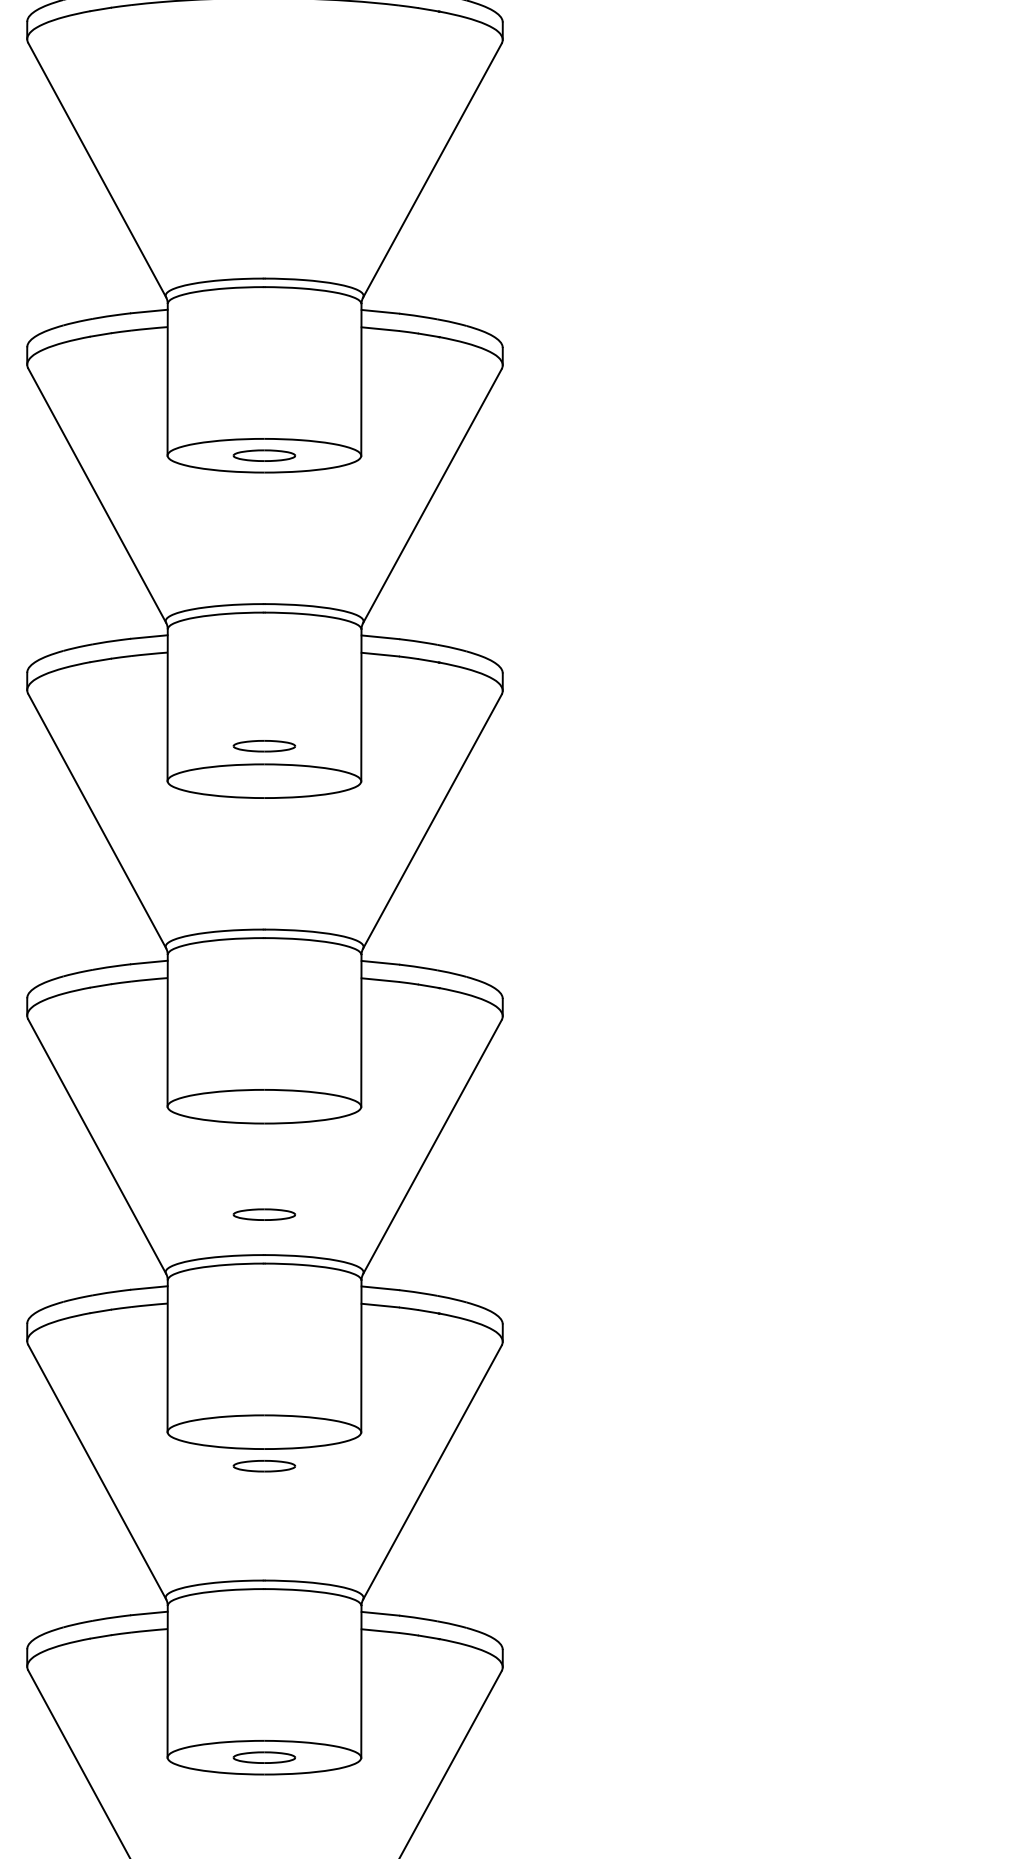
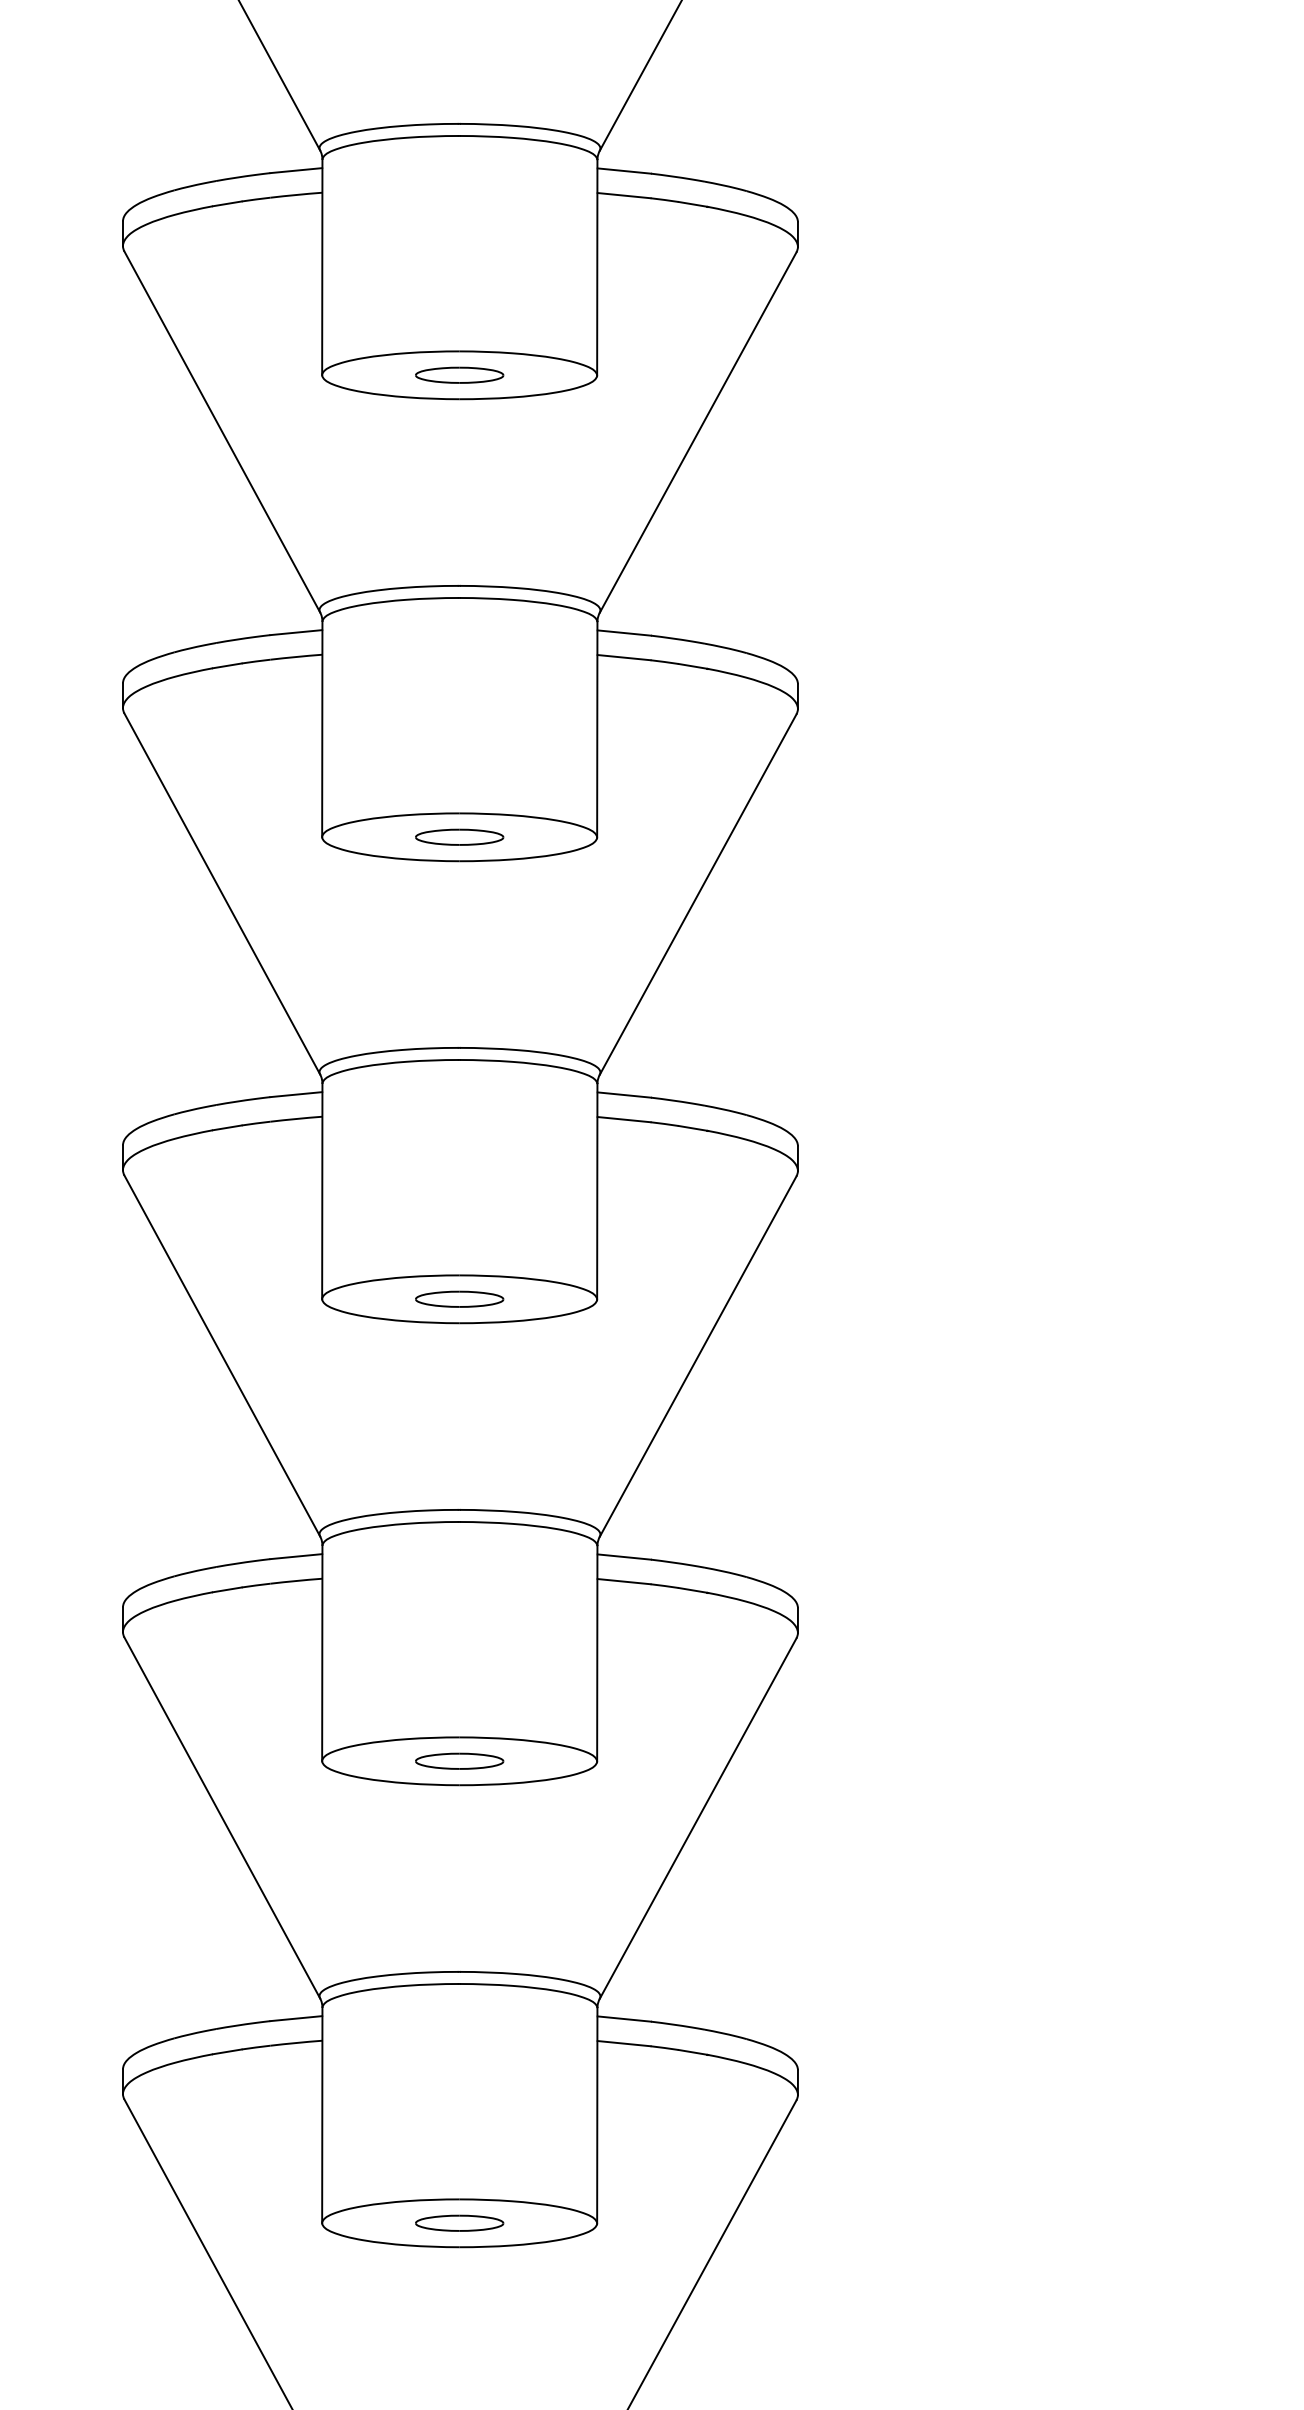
part: (263, 746) -> (458, 837), moved
part: (264, 1214) -> (459, 1299), moved
part: (263, 1466) -> (458, 1761), moved

